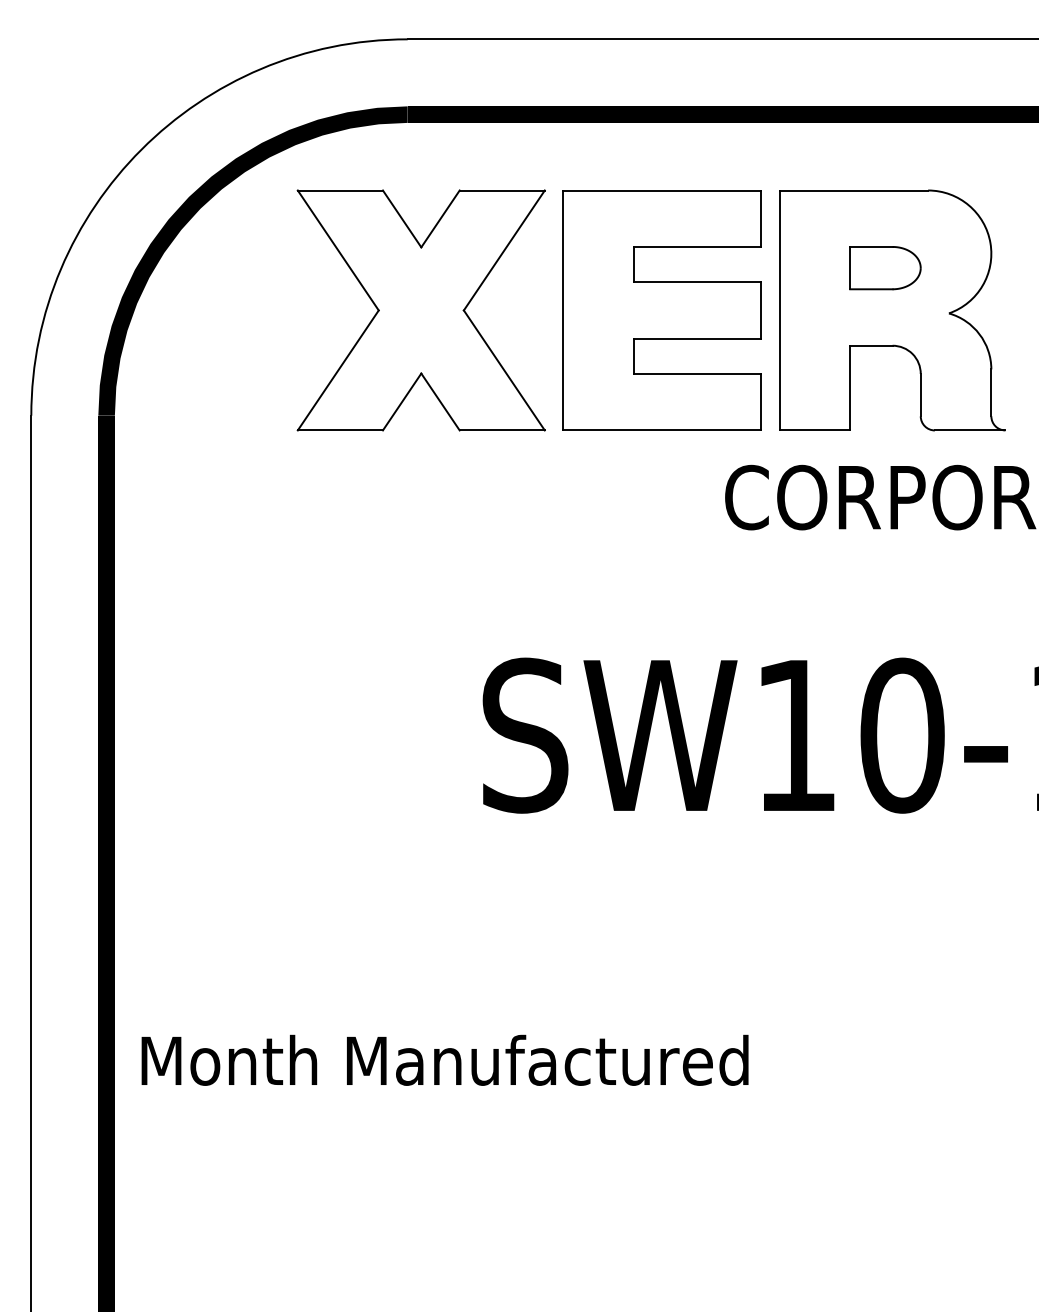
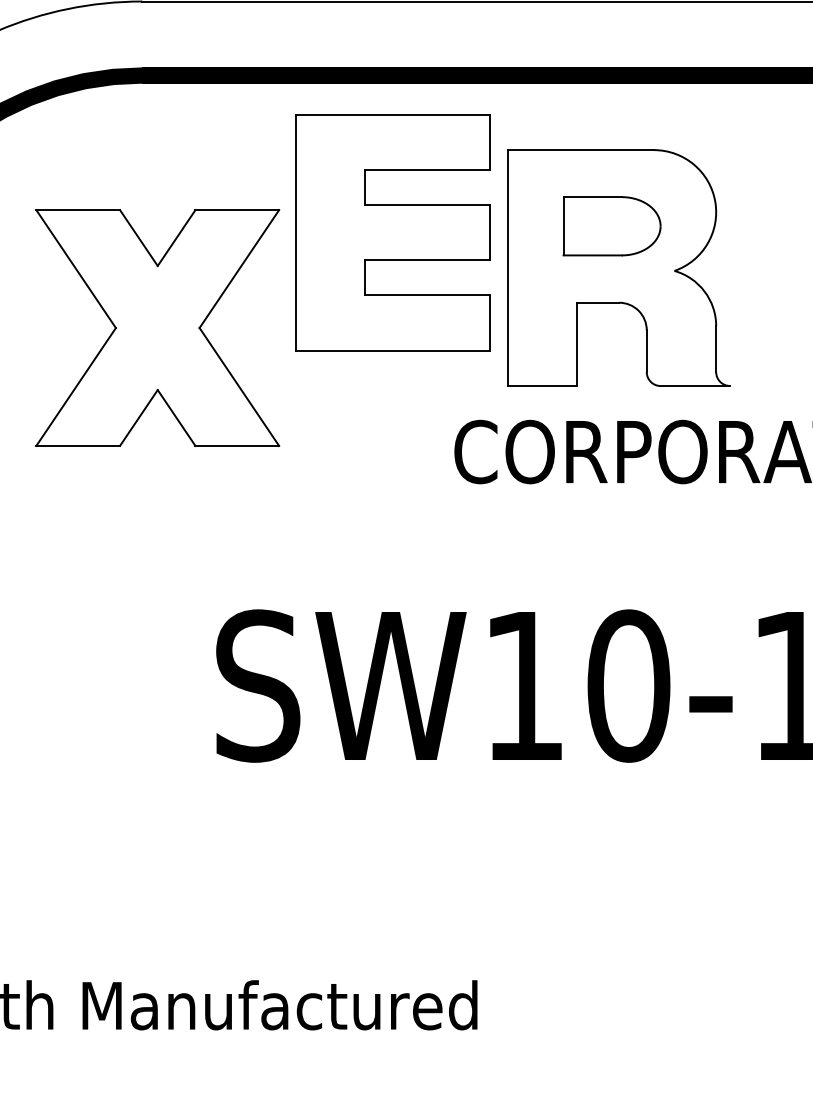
part: (885, 268) -> (612, 226), size x1.4
part: (420, 310) -> (156, 328), moved
part: (661, 310) -> (391, 232), moved

